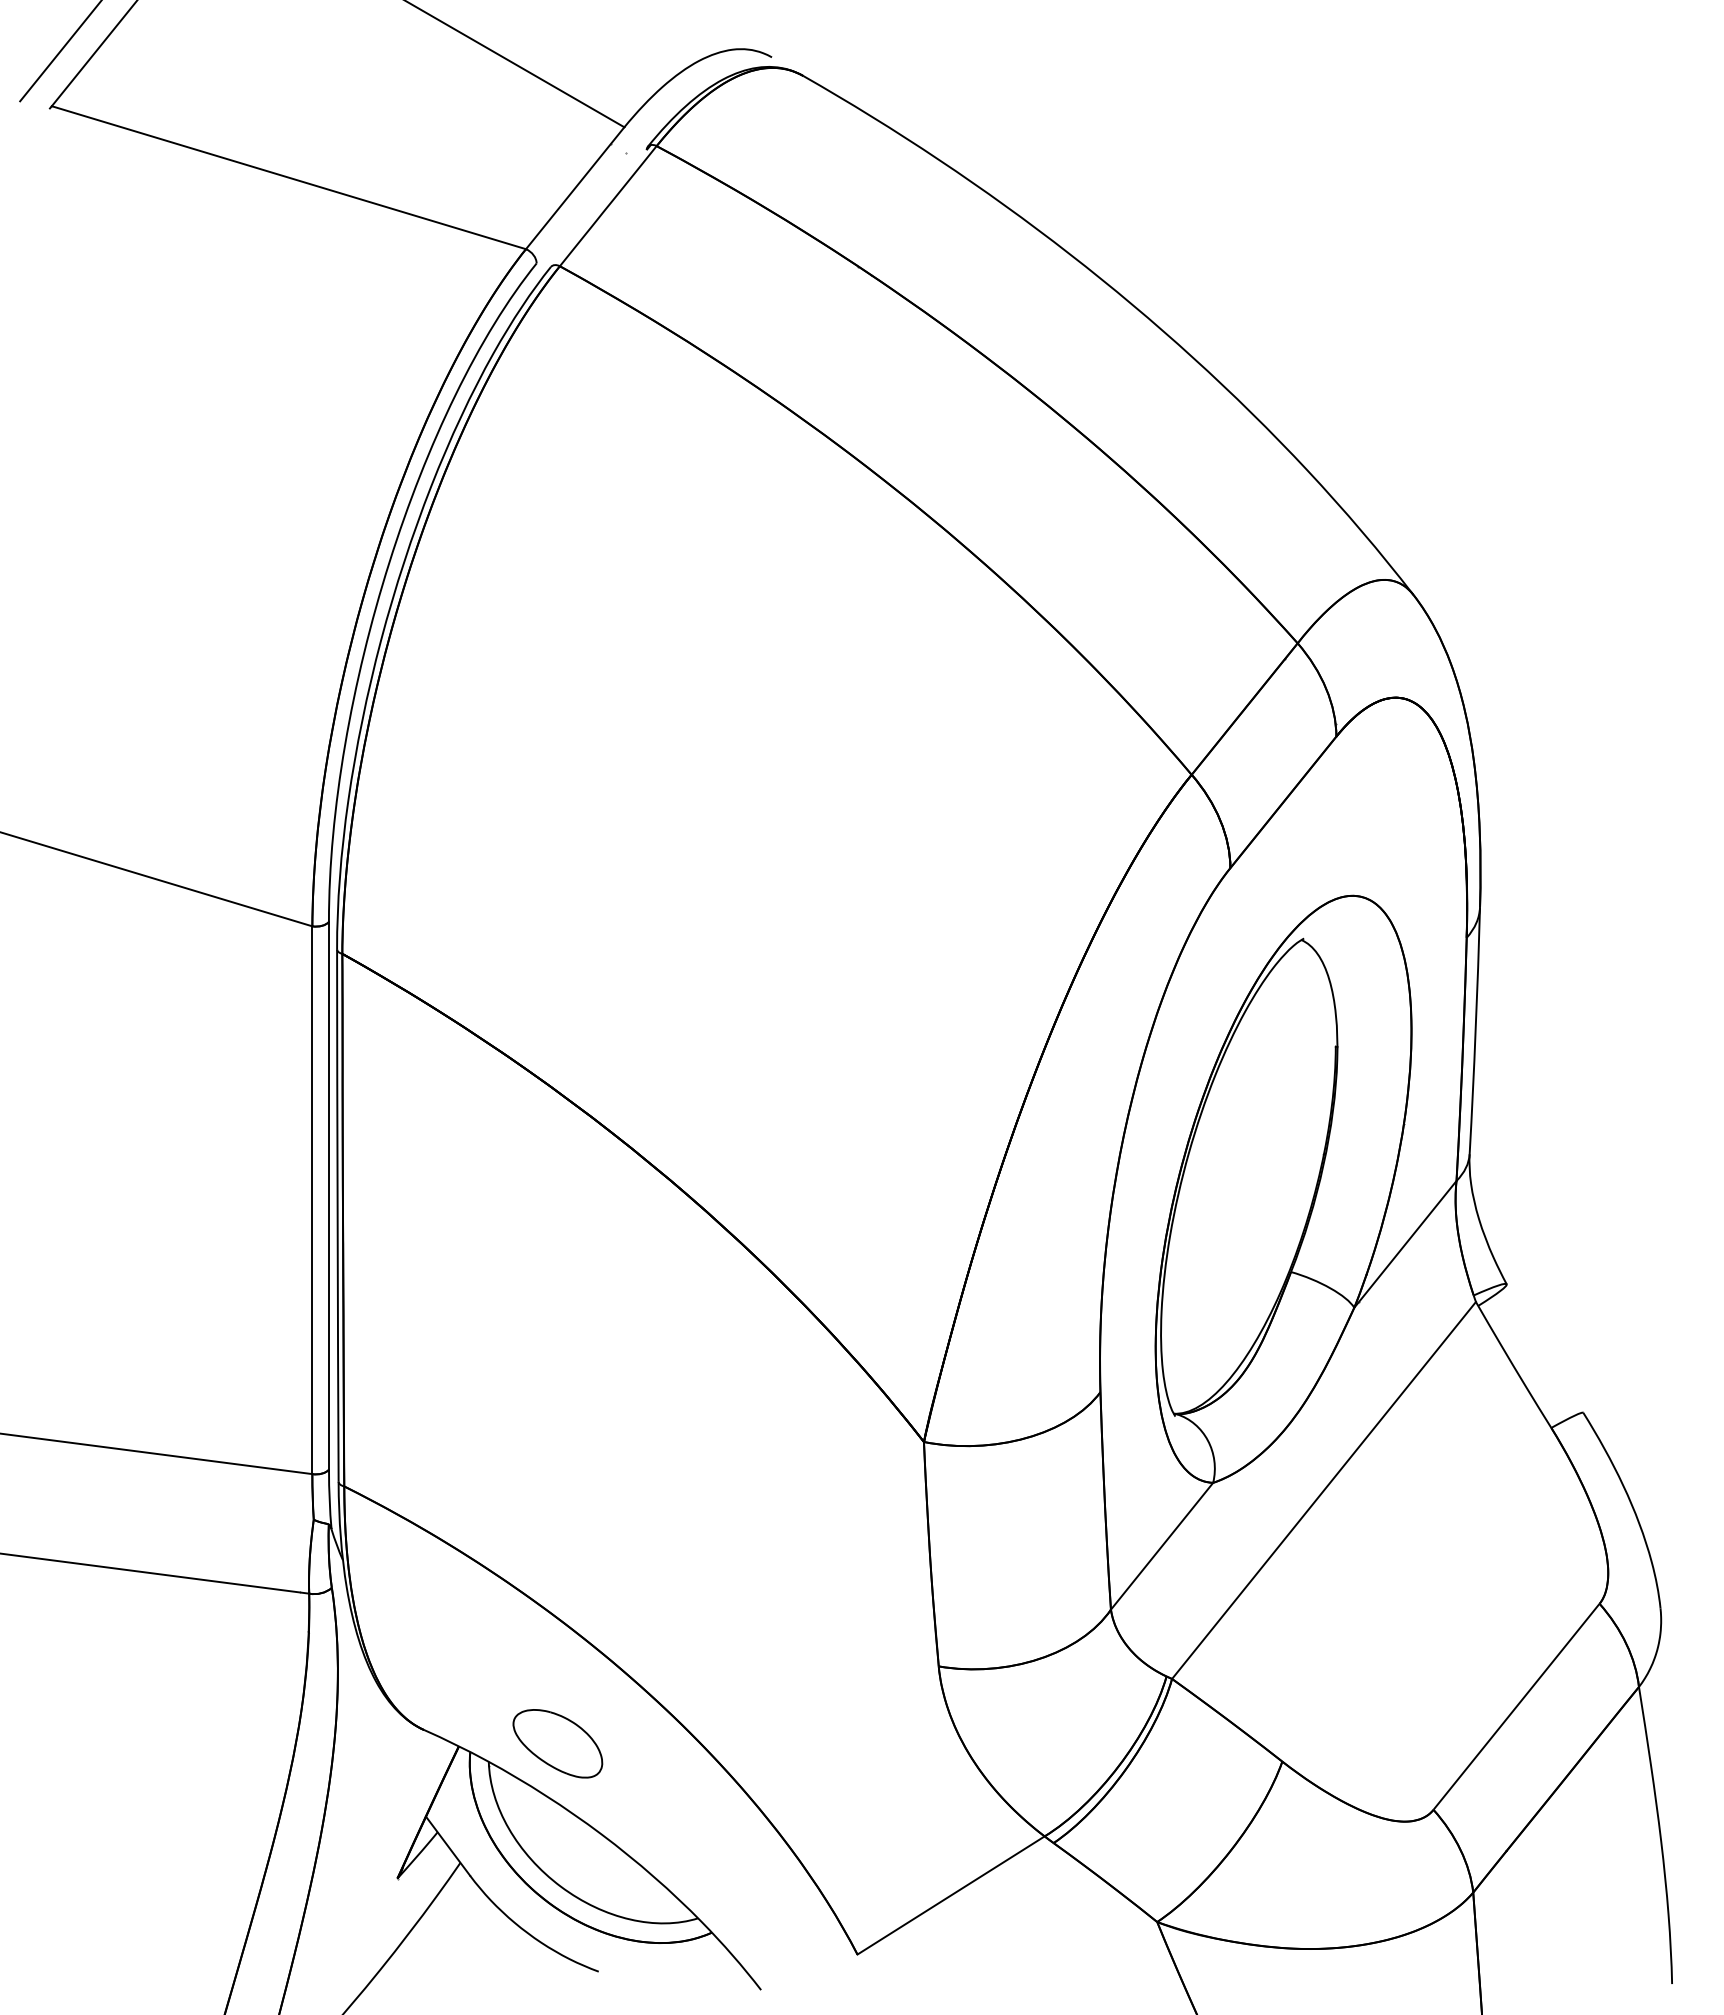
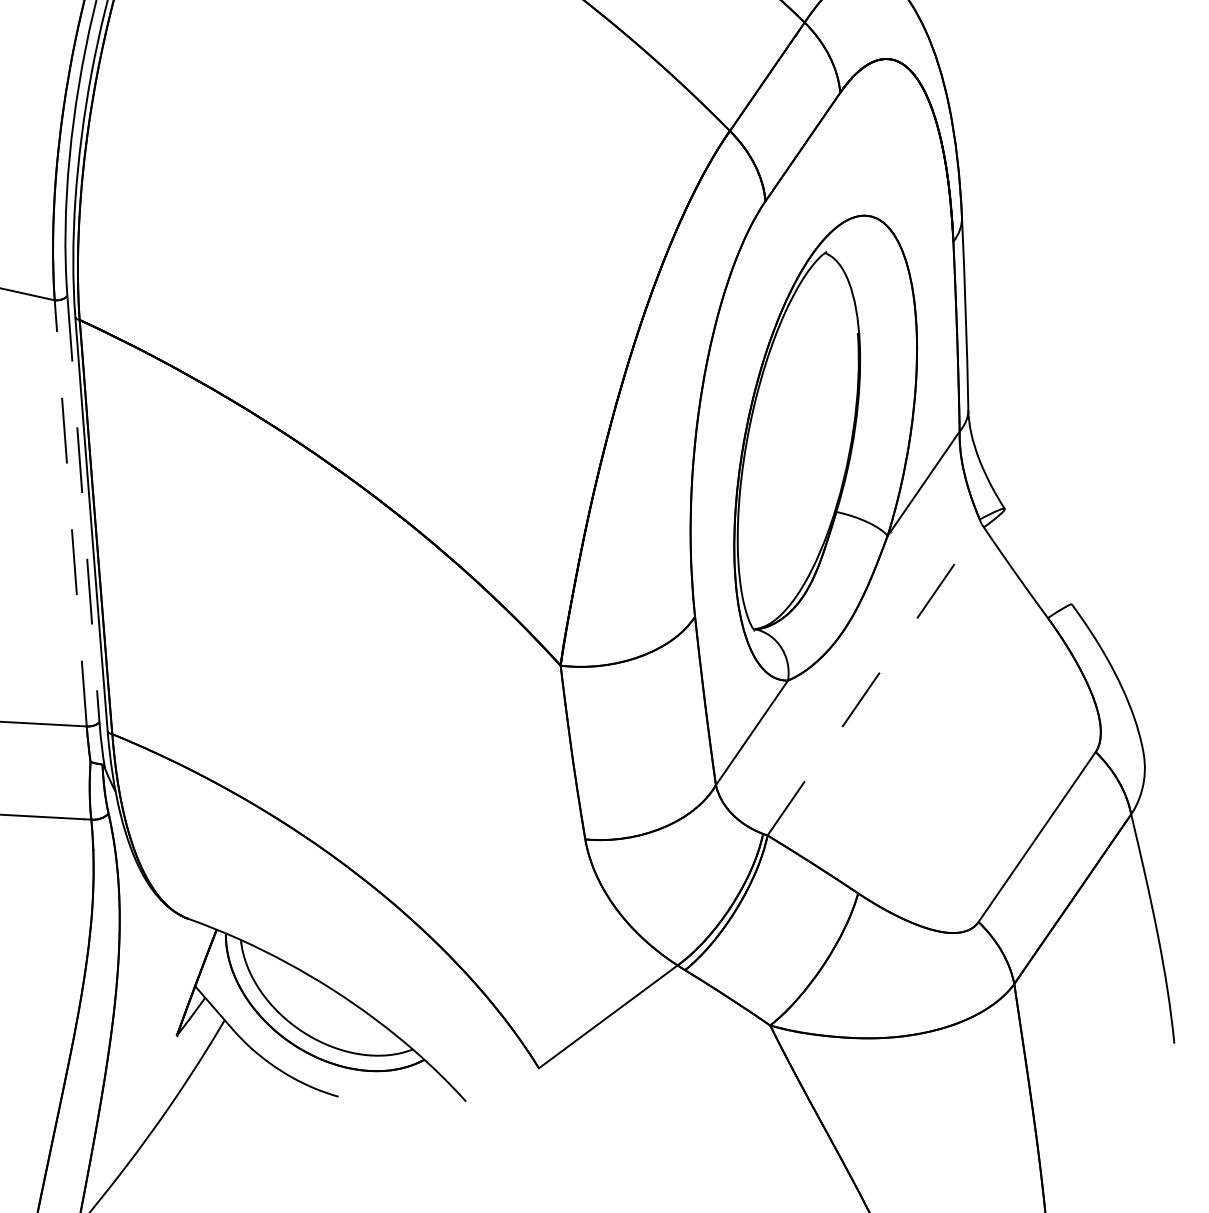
line: (328, 1195) -> (83, 508), solid -> dashed
line: (312, 1200) -> (70, 513), solid -> dashed
line: (1324, 1490) -> (875, 679), solid -> dashed
part: (557, 1743) -> (293, 921), removed

